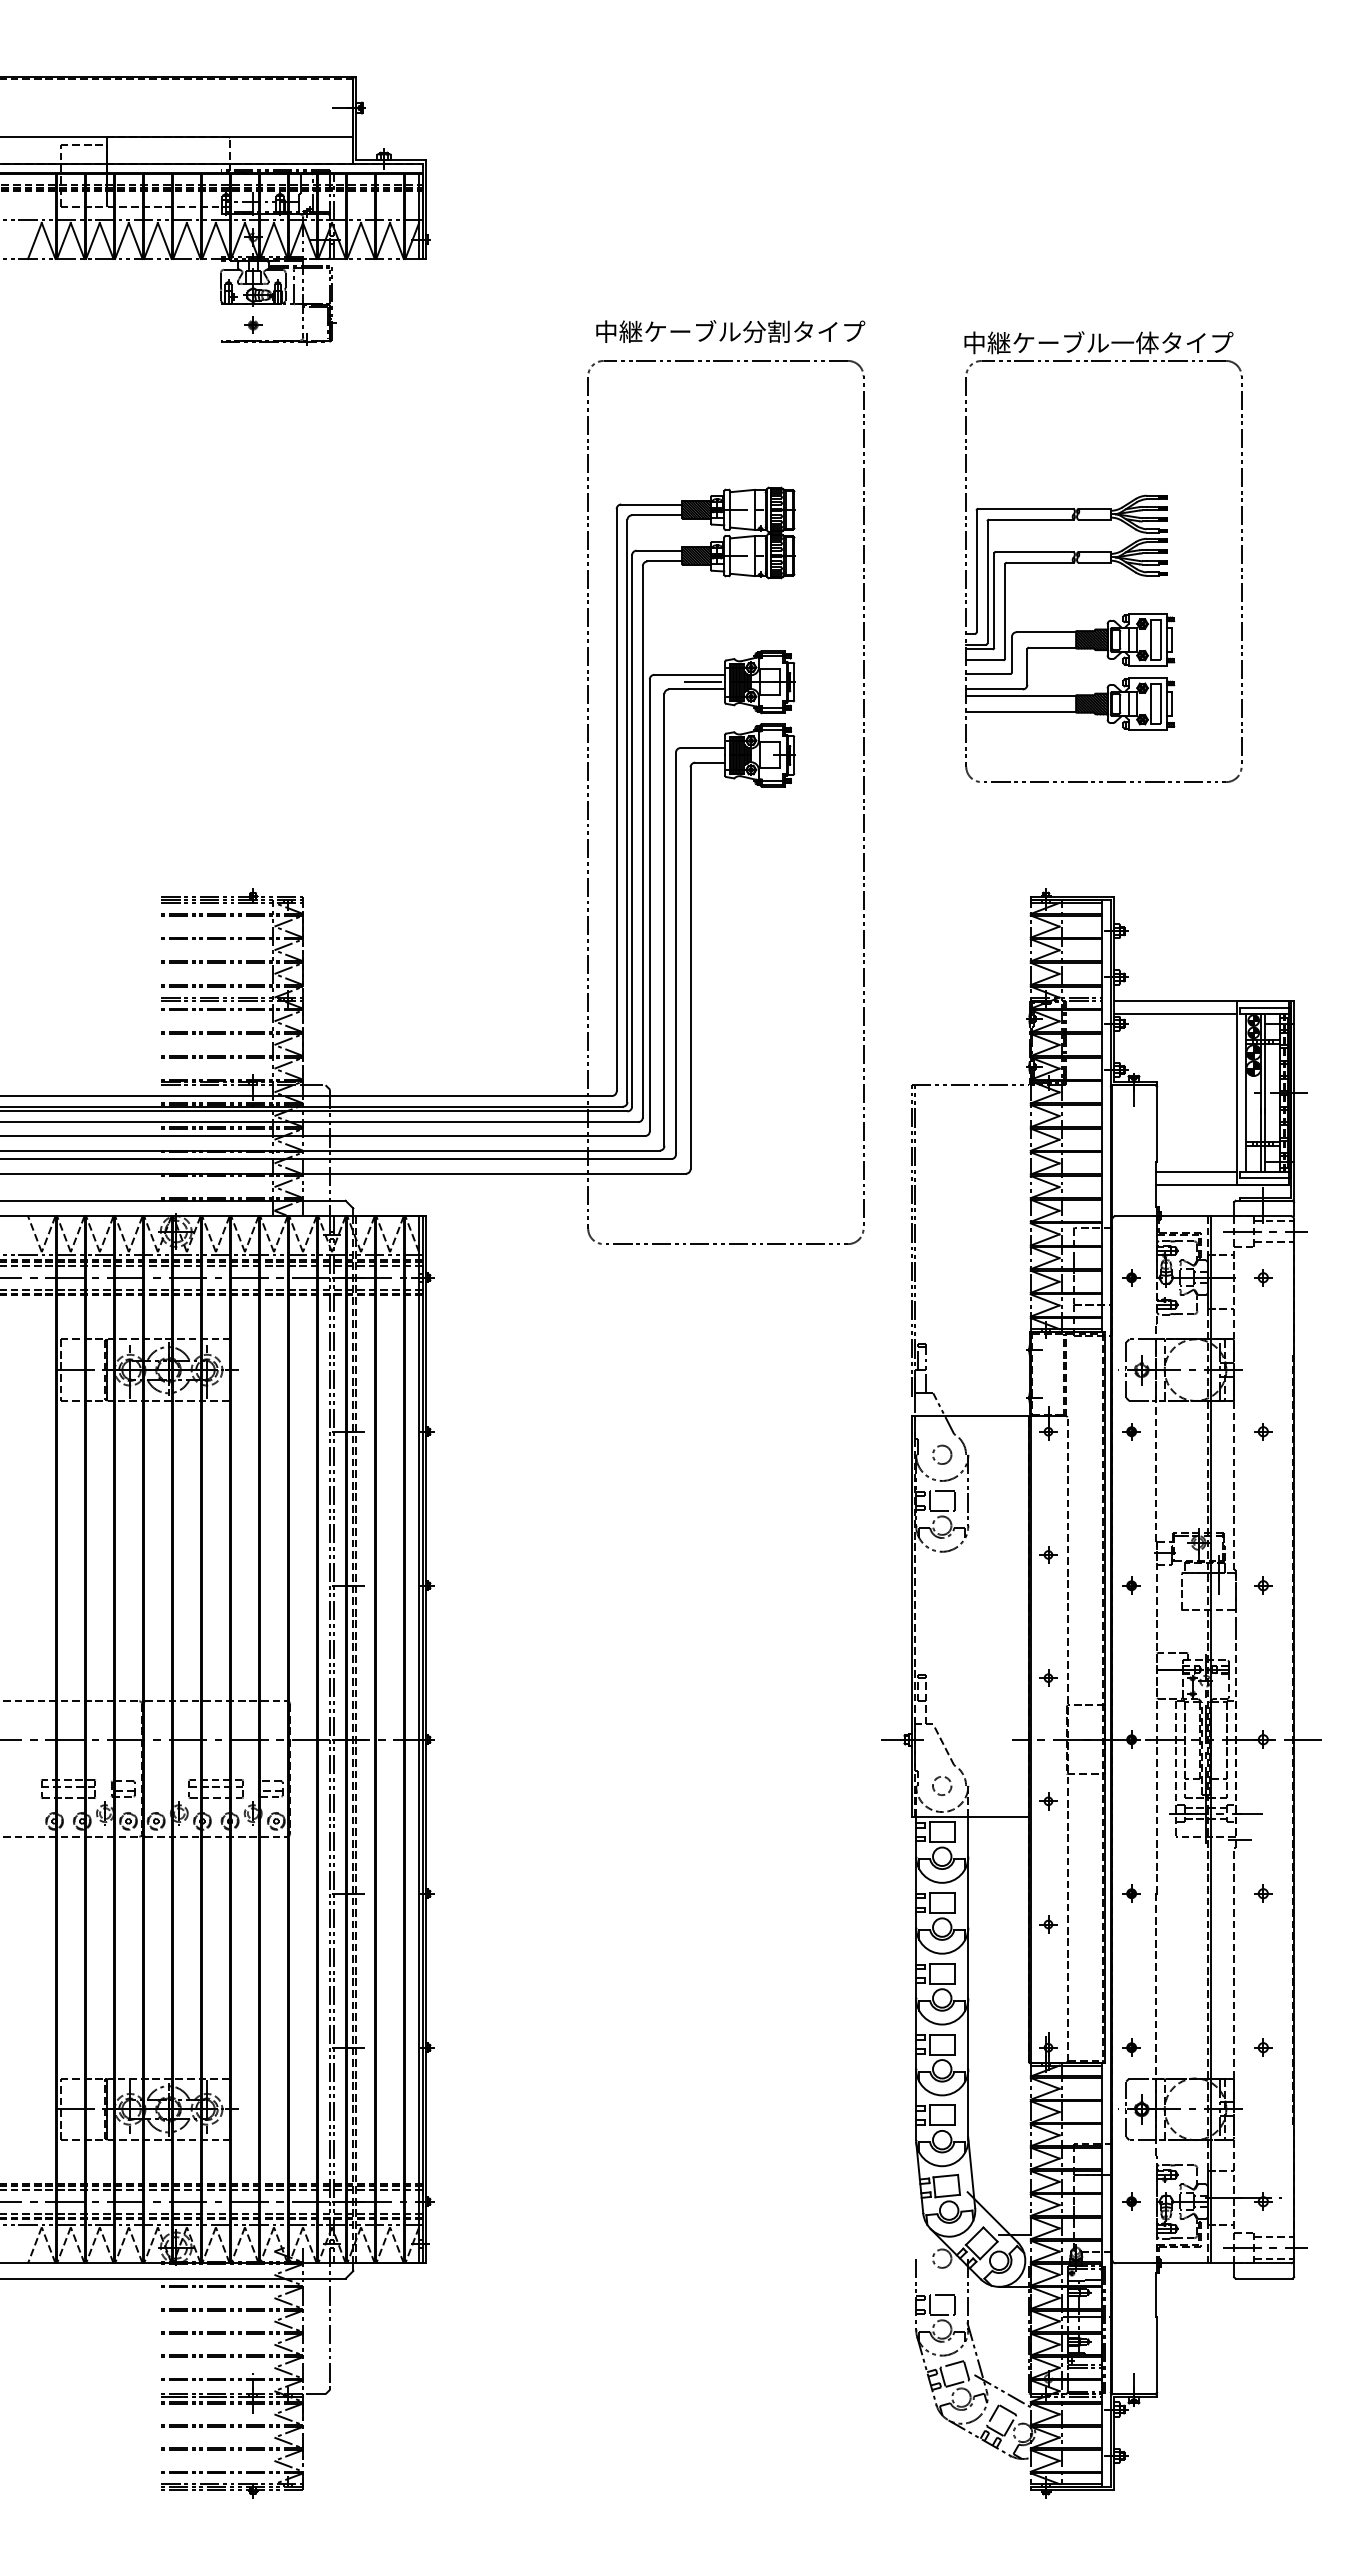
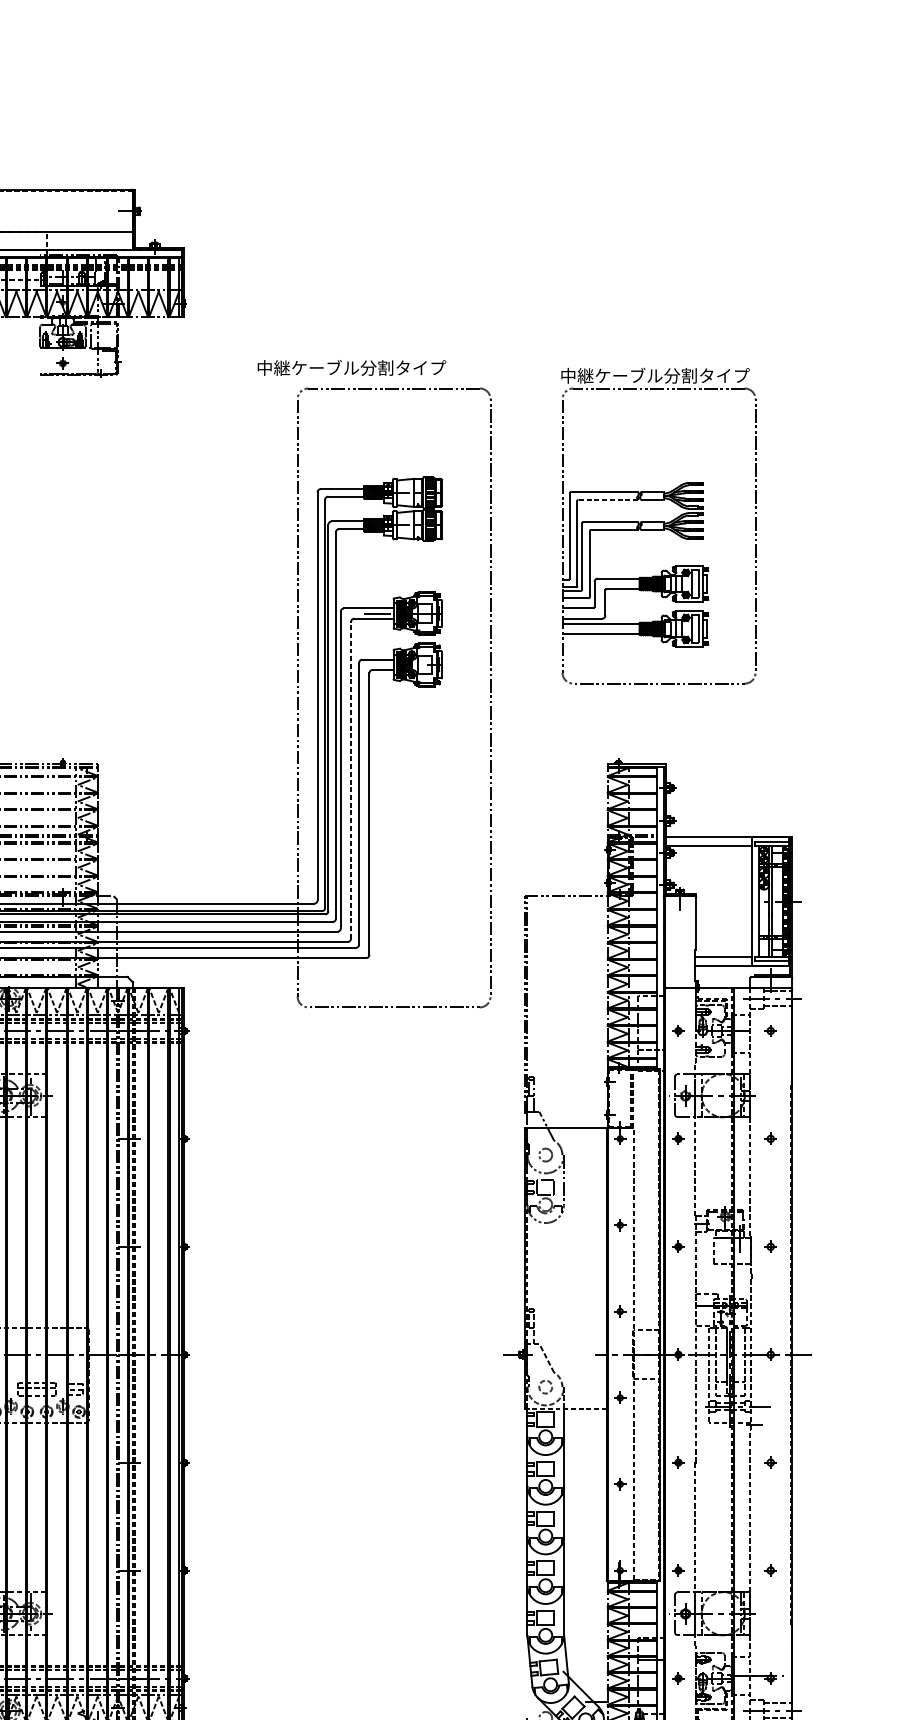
text: (730, 331) -> (351, 367), moved
text: (1134, 342) -> (680, 375), 中継ケーブル一体タイプ -> 中継ケーブル分割タイプ
line: (1030, 519) -> (607, 499), solid -> dashed
line: (664, 920) -> (351, 780), solid -> dashed
line: (970, 1816) -> (565, 1408), solid -> dashed

